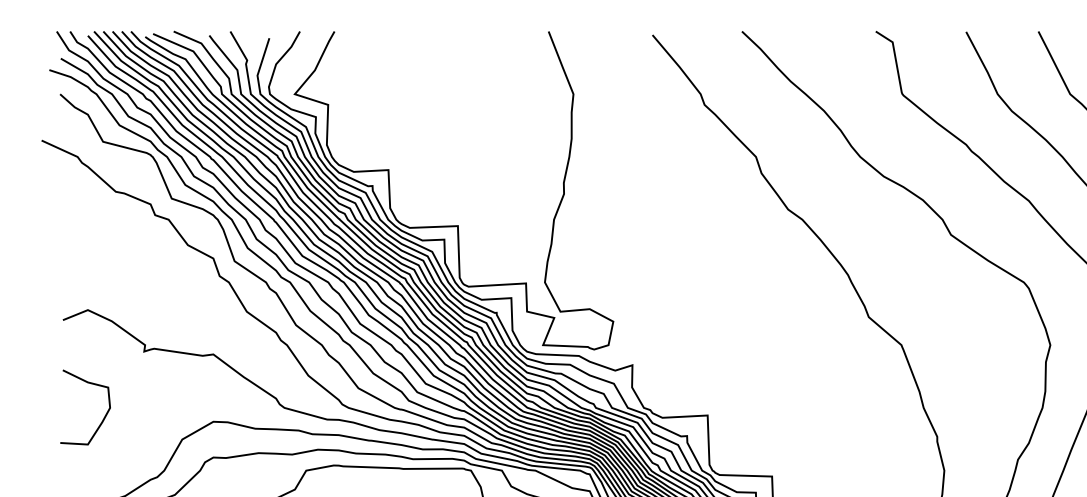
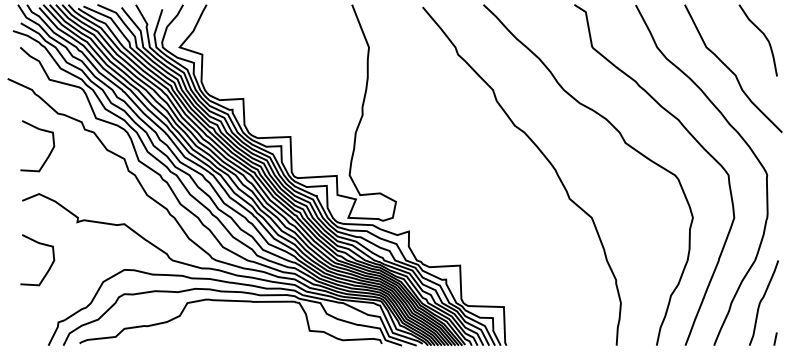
curve: (103, 248) -> (49, 152), added

